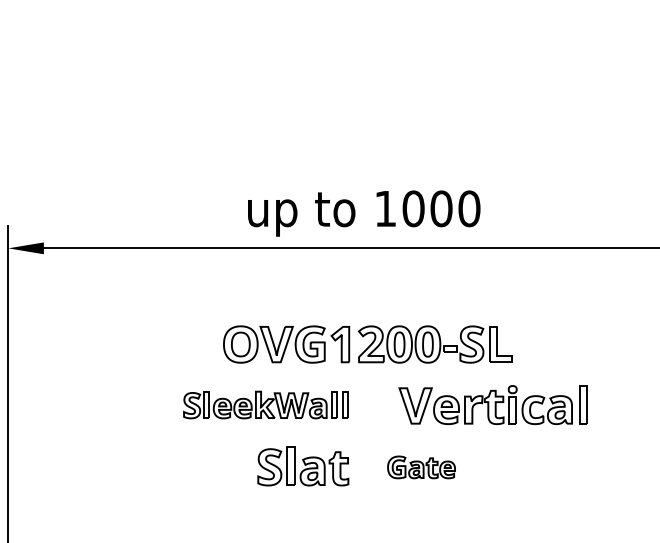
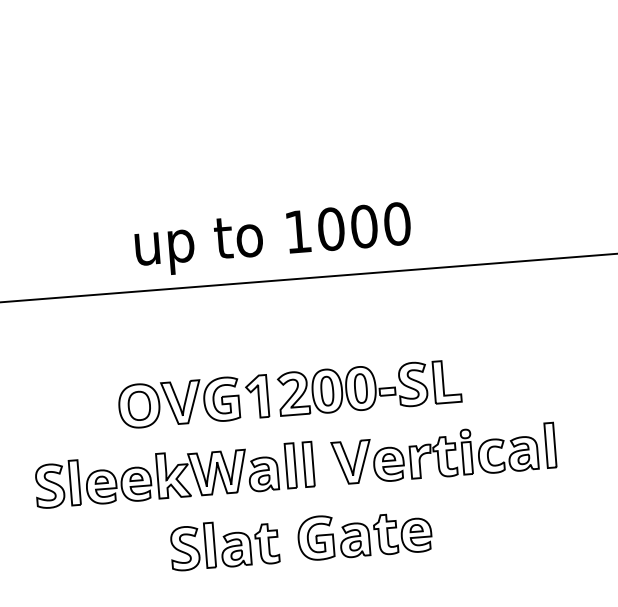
part: (265, 404) -> (174, 474), size x1.43
part: (421, 467) -> (364, 534), size x1.67

